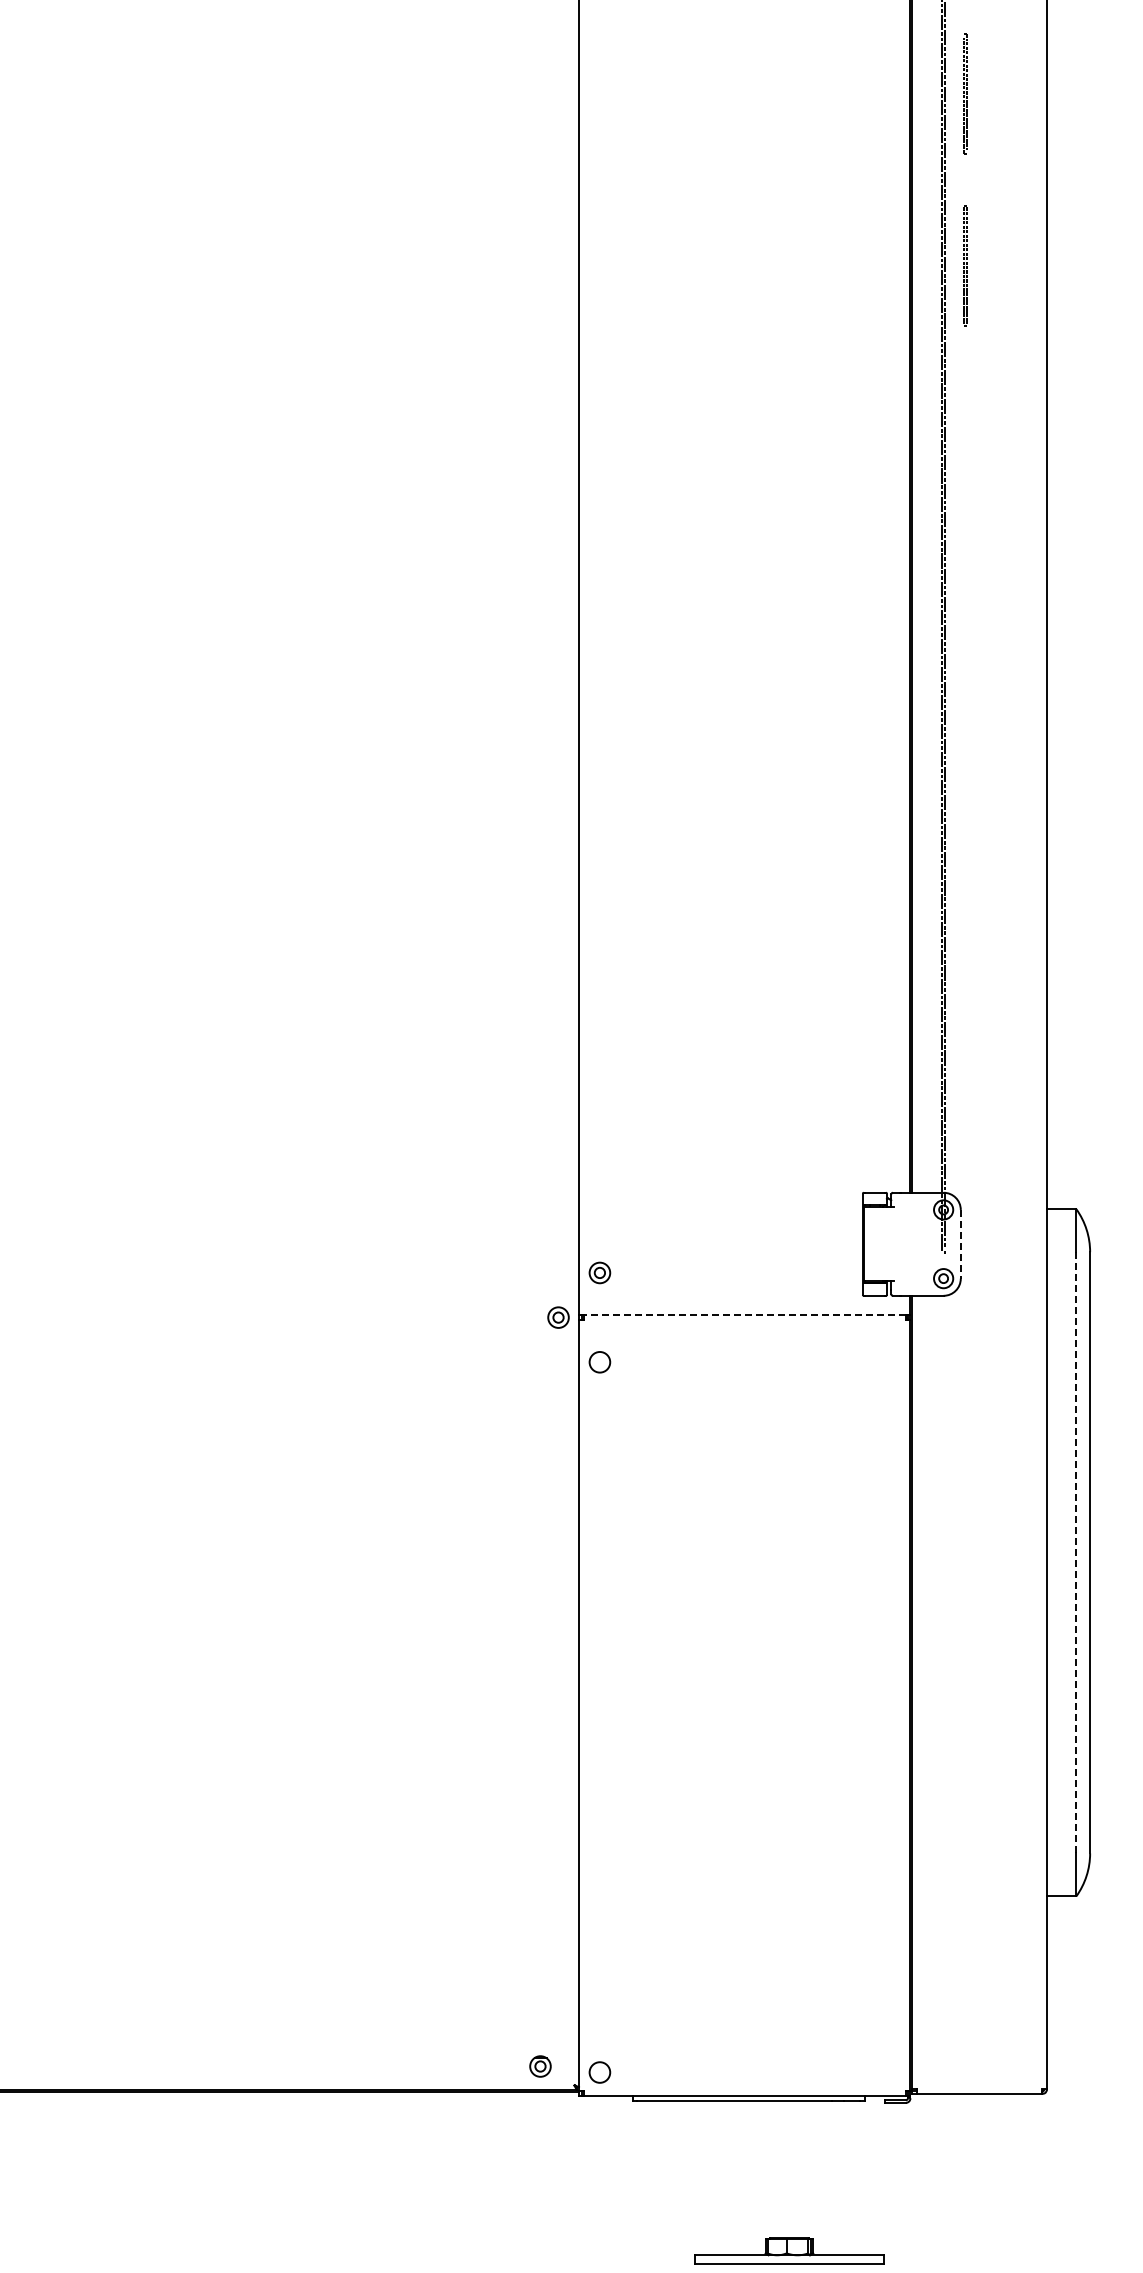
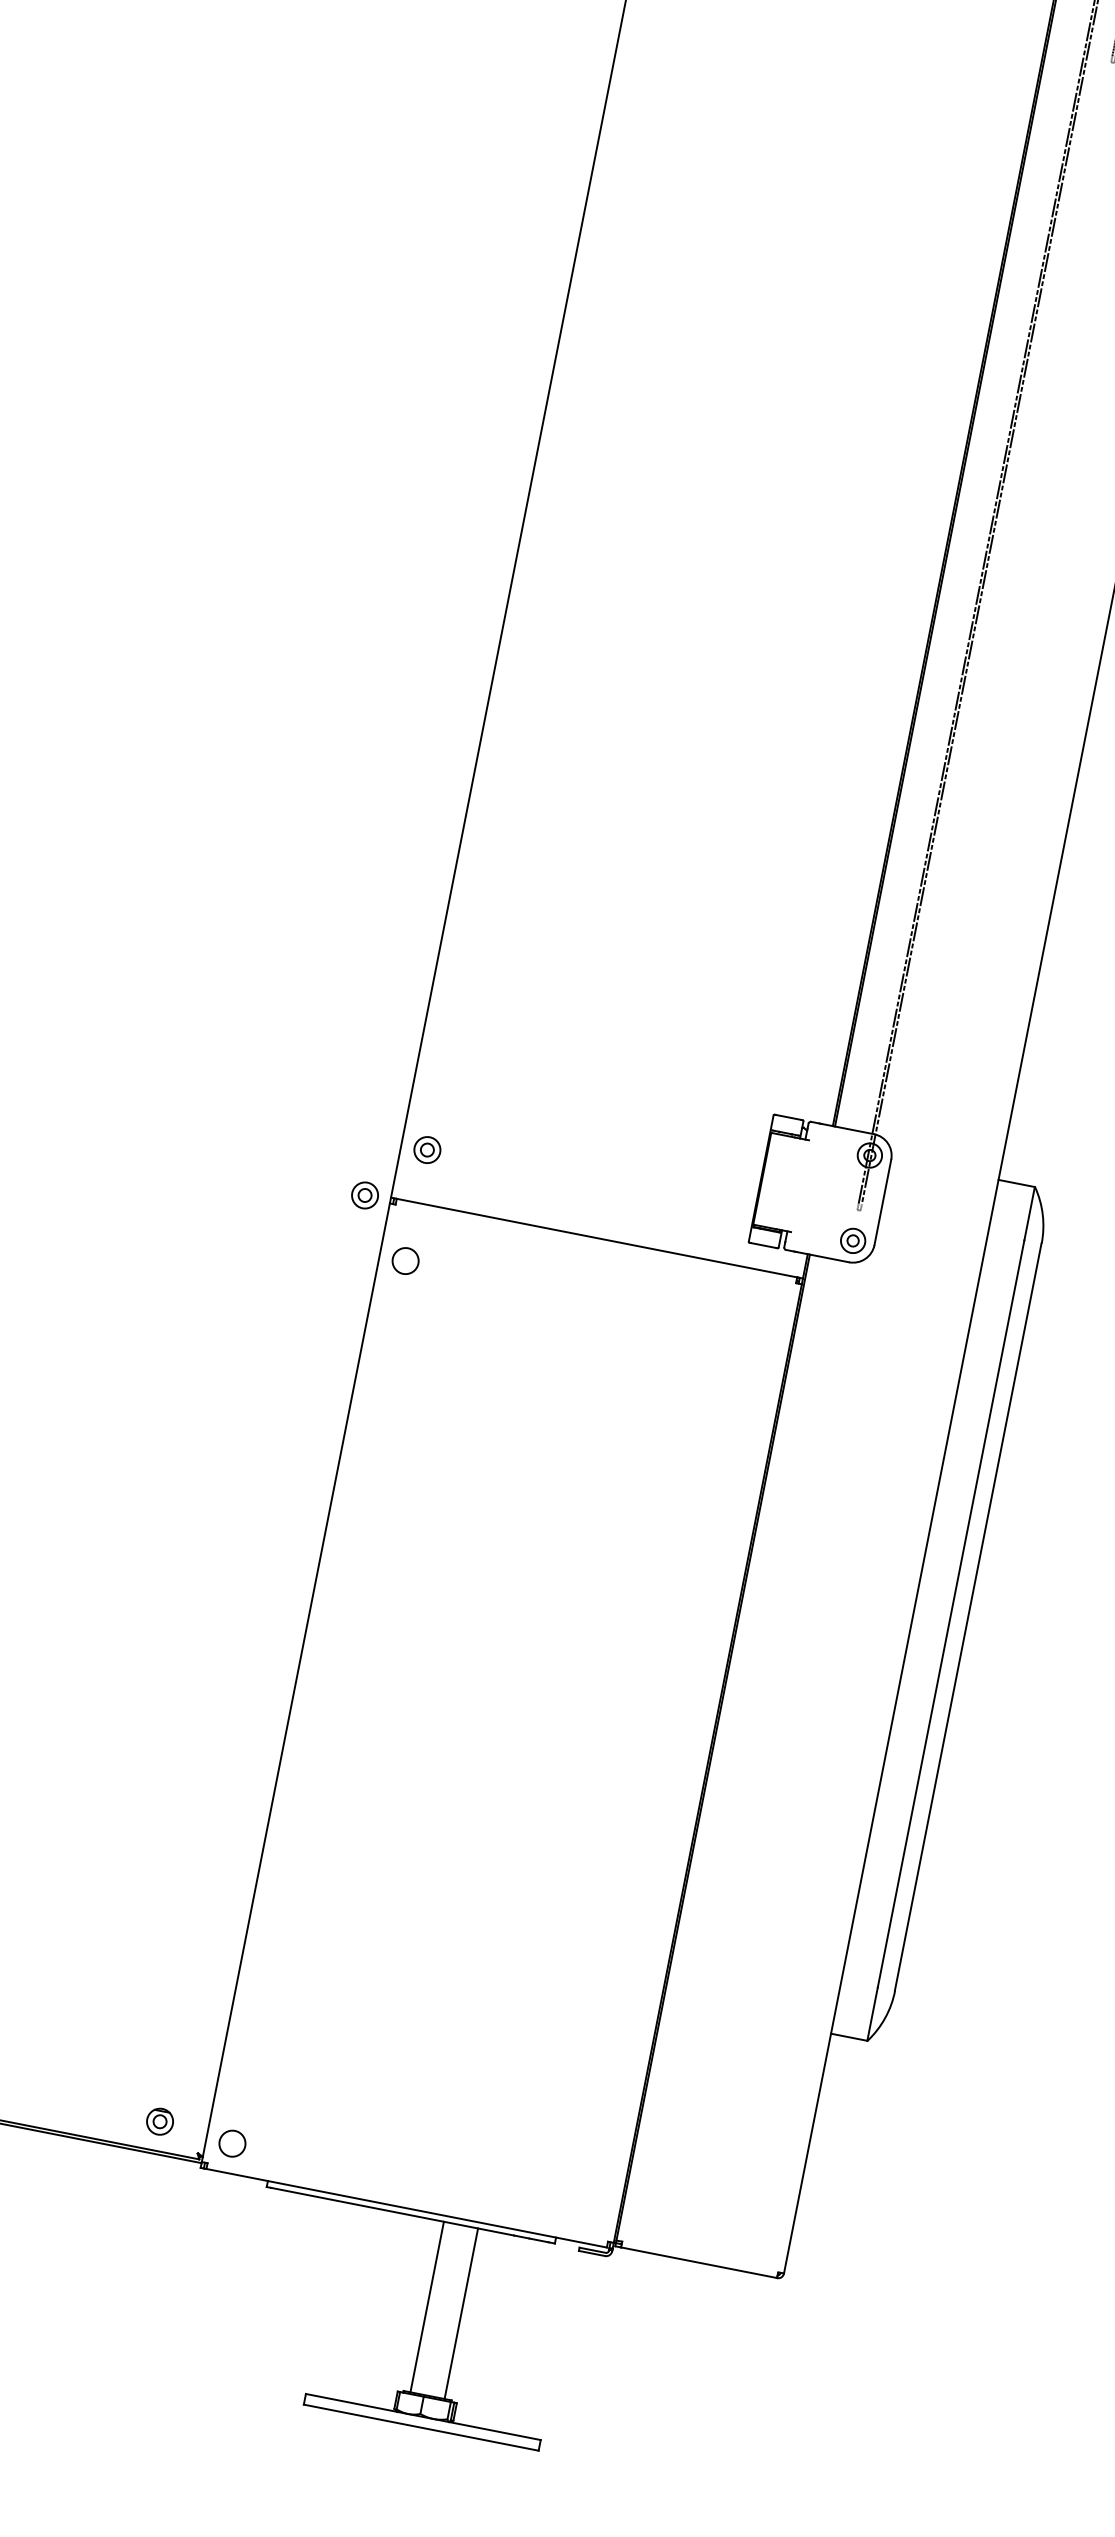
line: (960, 1244) -> (882, 1202), dashed -> solid
line: (744, 1315) -> (596, 1238), dashed -> solid
line: (1076, 1552) -> (951, 1613), dashed -> solid
line: (775, 2169) -> (427, 2307), added
line: (803, 2169) -> (461, 2313), added

